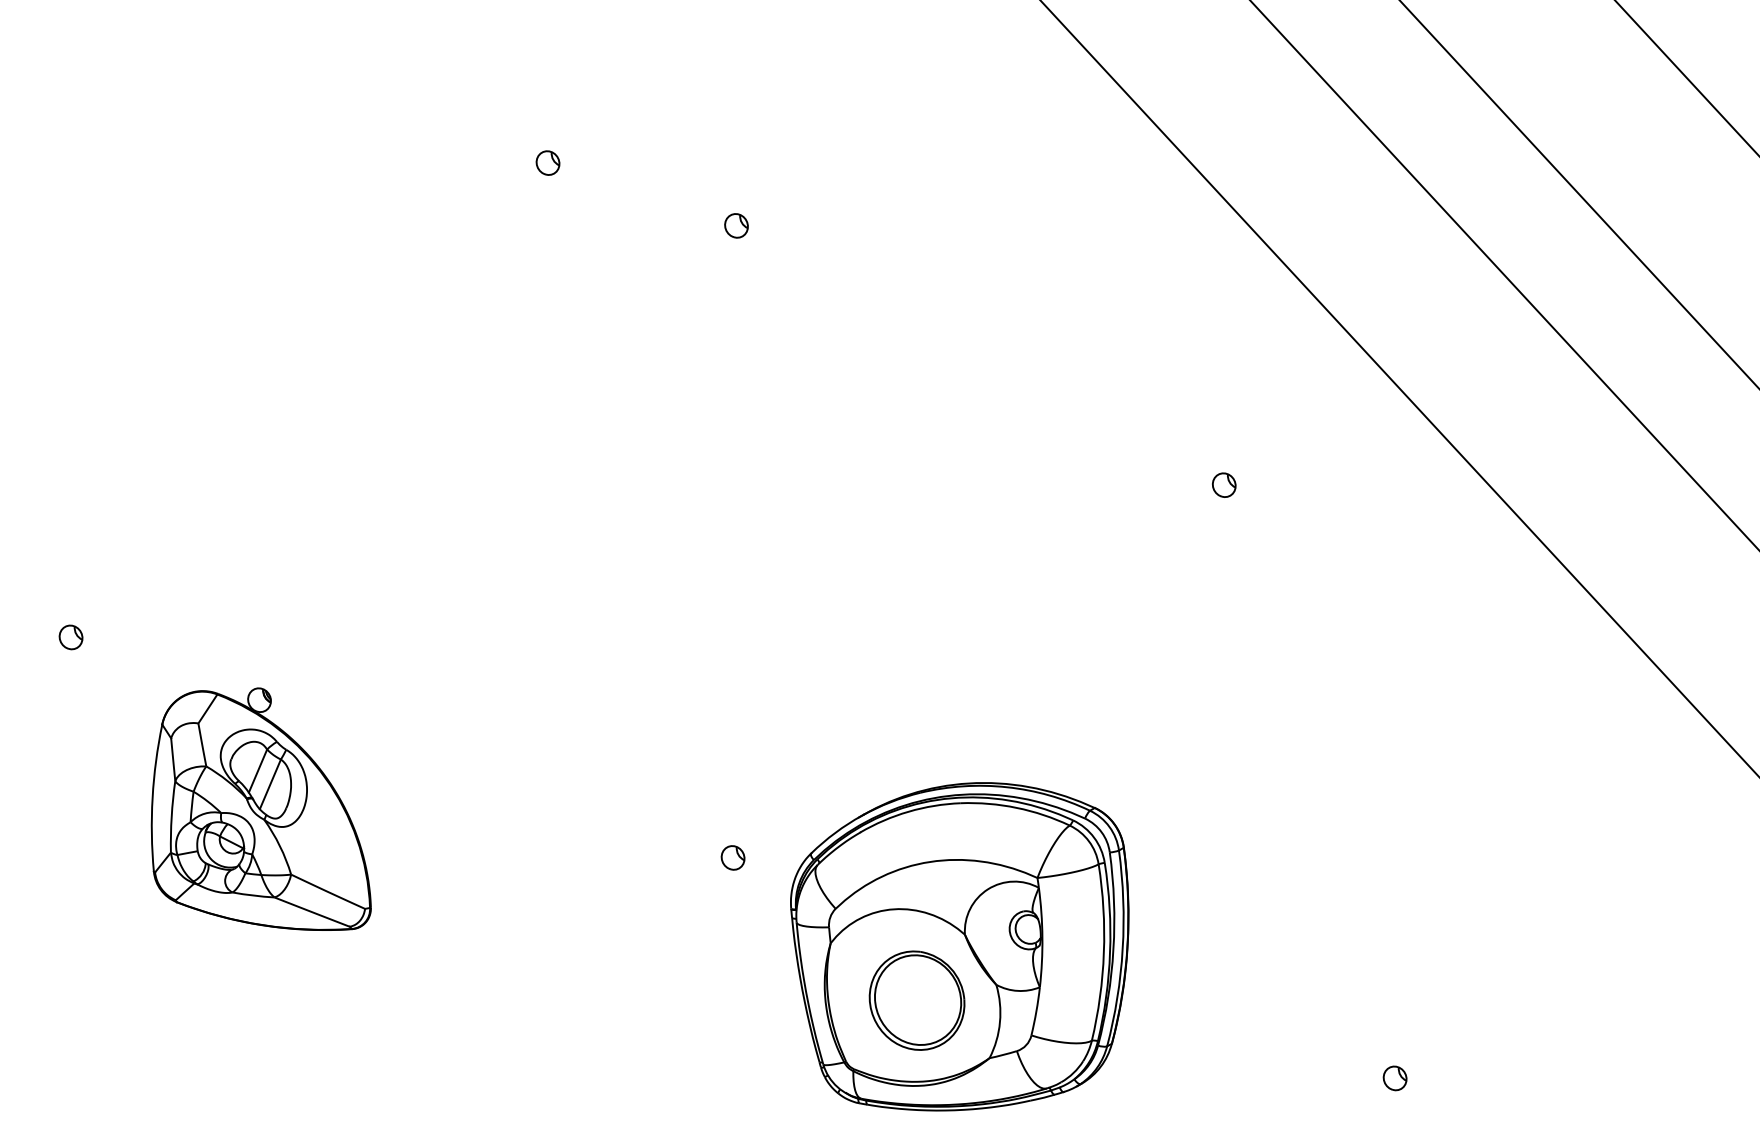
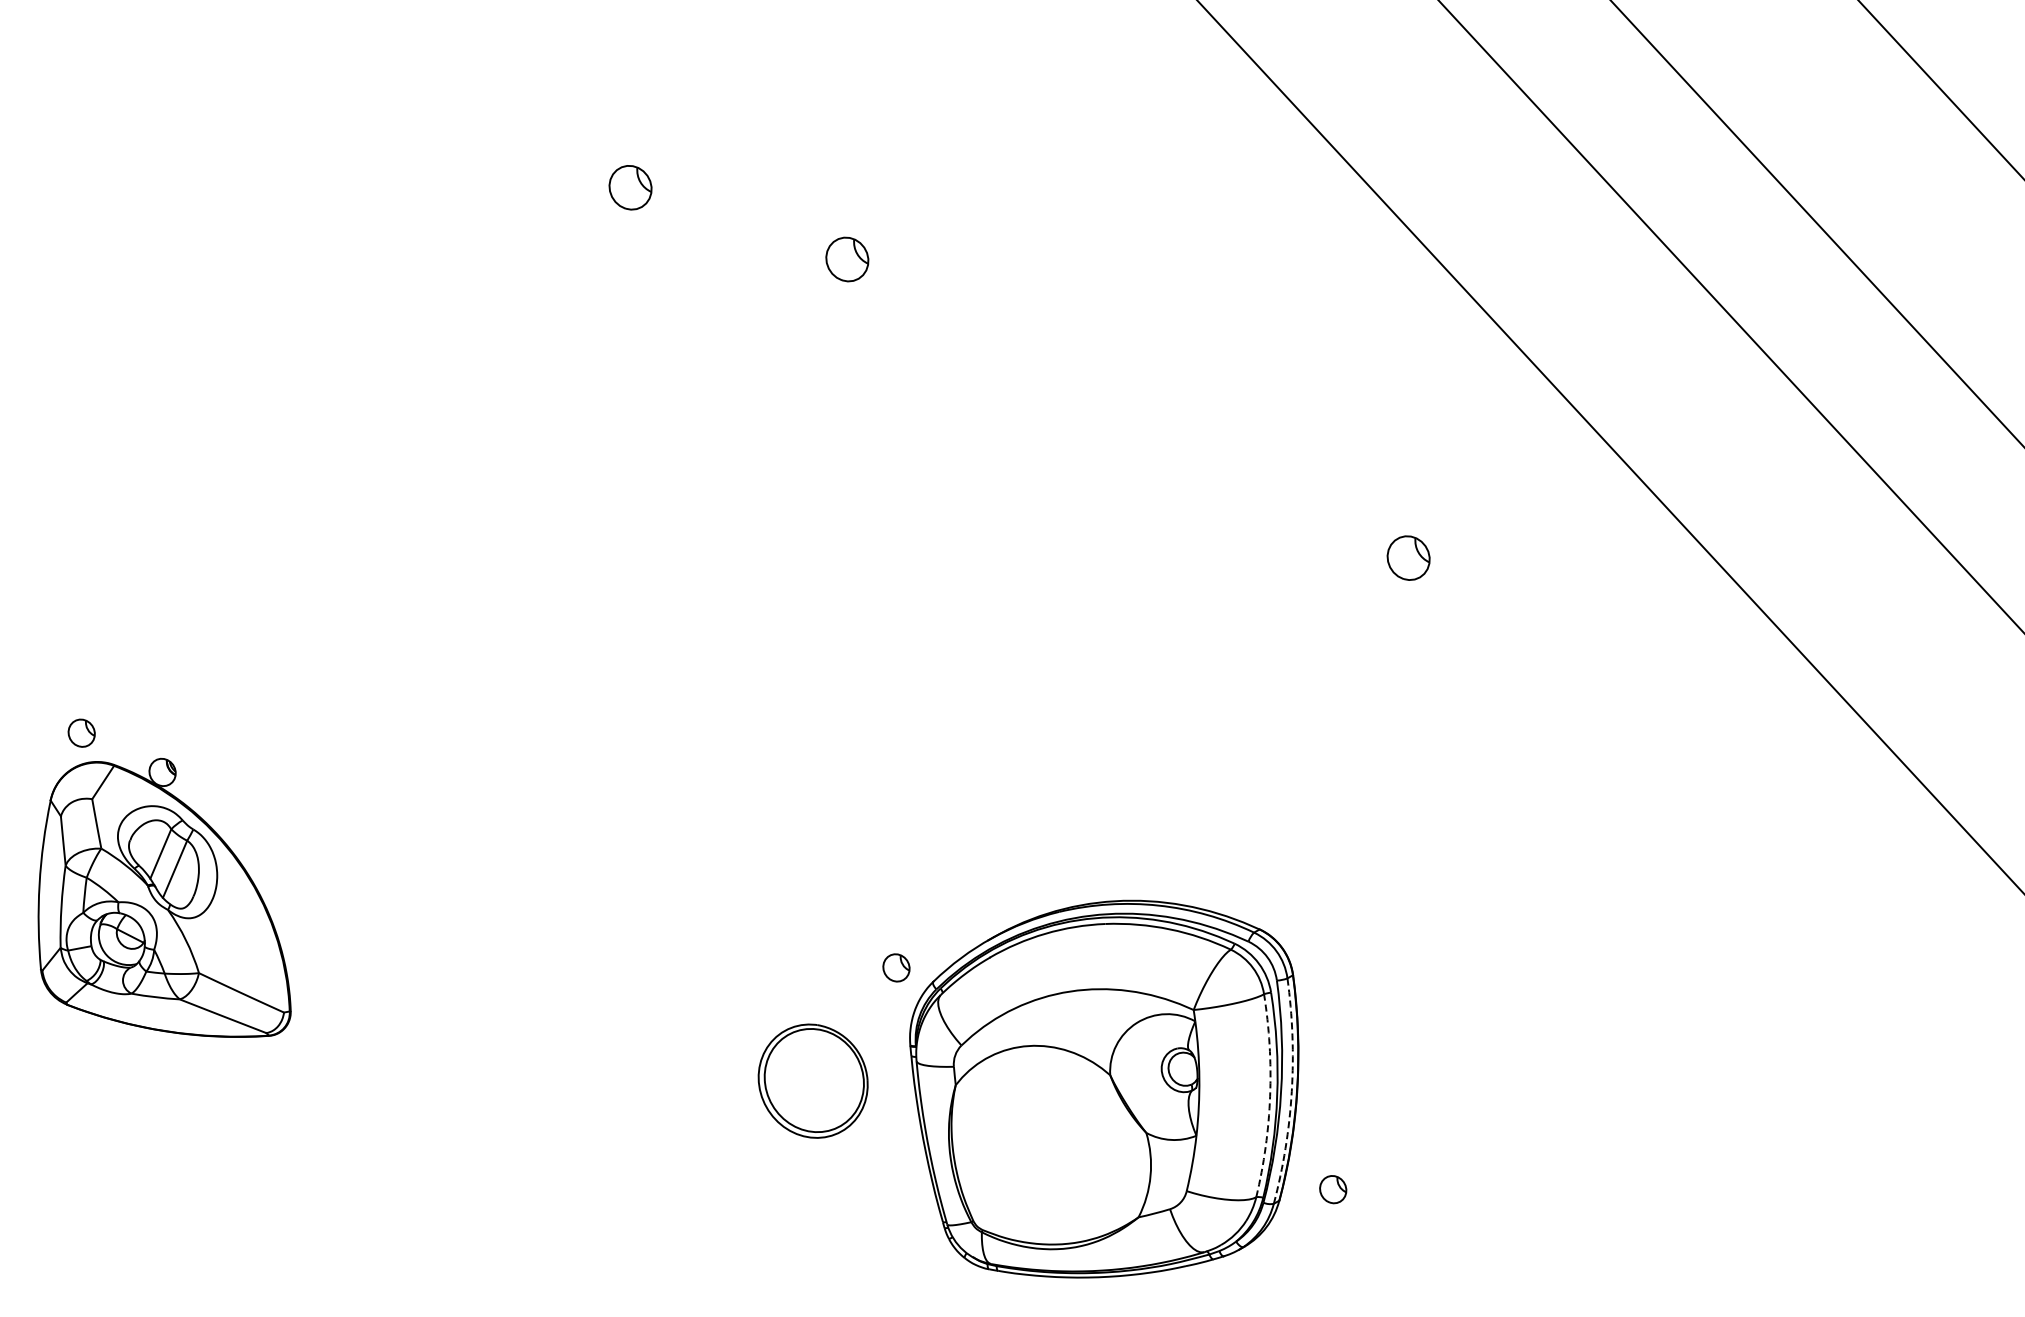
part: (548, 162) -> (630, 186), size x1.6
part: (736, 225) -> (847, 259), size x1.6
part: (1224, 484) -> (1408, 557), size x1.6
part: (261, 808) -> (164, 897), moved
part: (733, 857) -> (896, 967), moved
arc: (1122, 948) -> (1291, 1091), solid -> dashed
arc: (1104, 953) -> (1270, 1096), solid -> dashed
part: (916, 1000) -> (812, 1080), moved
part: (1395, 1078) -> (1333, 1189), moved

